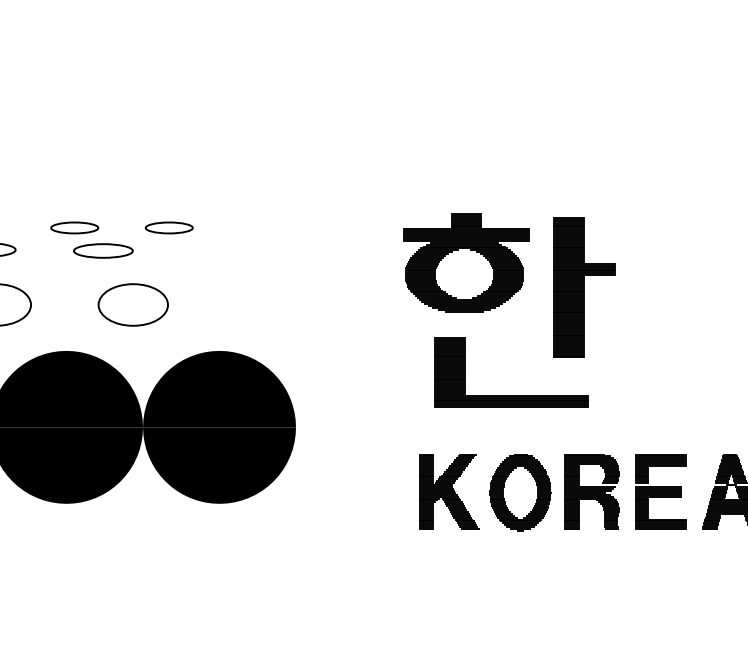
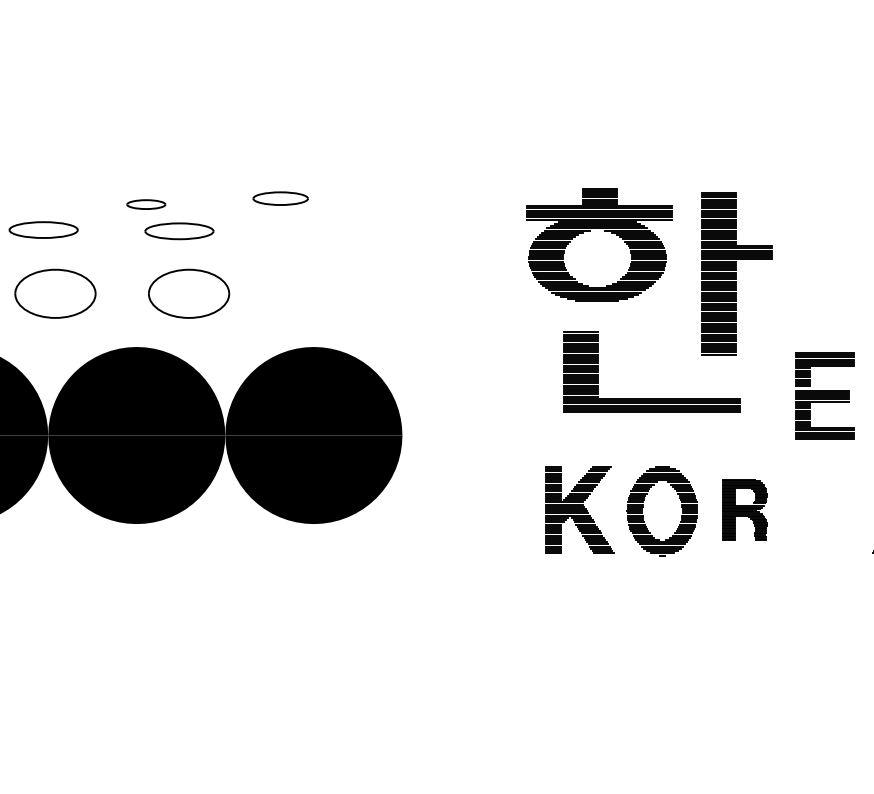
part: (74, 227) -> (146, 204), size x0.7
part: (169, 227) -> (280, 198), moved
part: (133, 304) -> (189, 293), moved
part: (591, 491) -> (744, 509), size x0.7
part: (660, 491) -> (824, 395), moved

